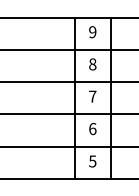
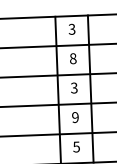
text: (92, 32) -> (71, 29), 9 -> 3
text: (92, 96) -> (74, 87), 7 -> 3
text: (92, 129) -> (75, 117), 6 -> 9

